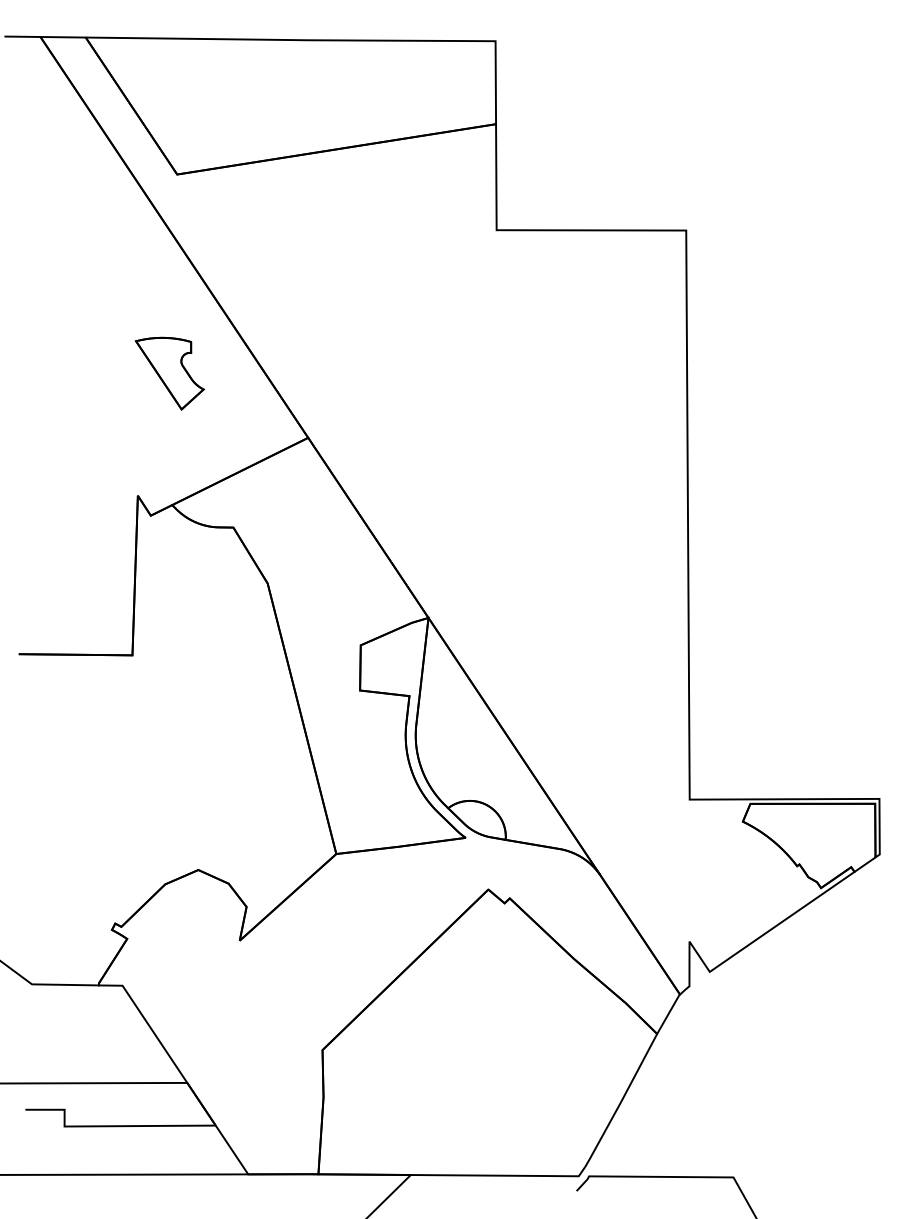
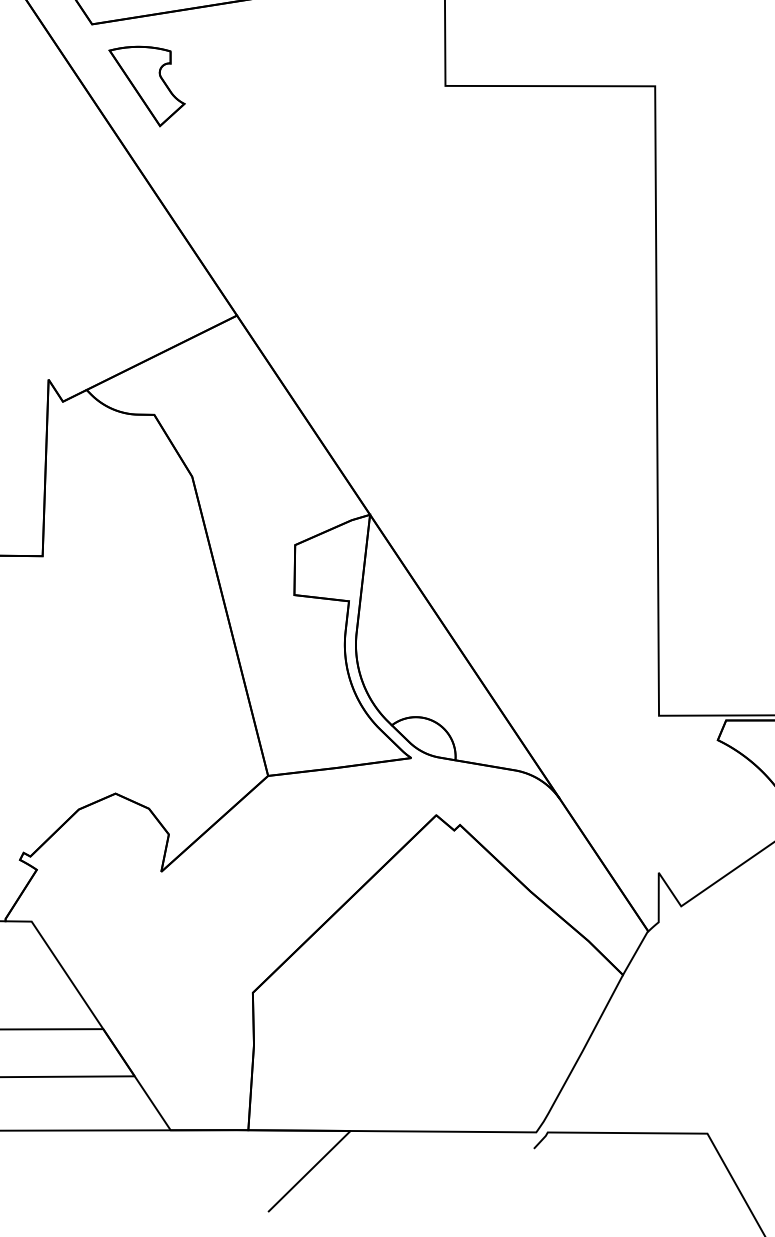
part: (169, 373) -> (146, 86), moved

